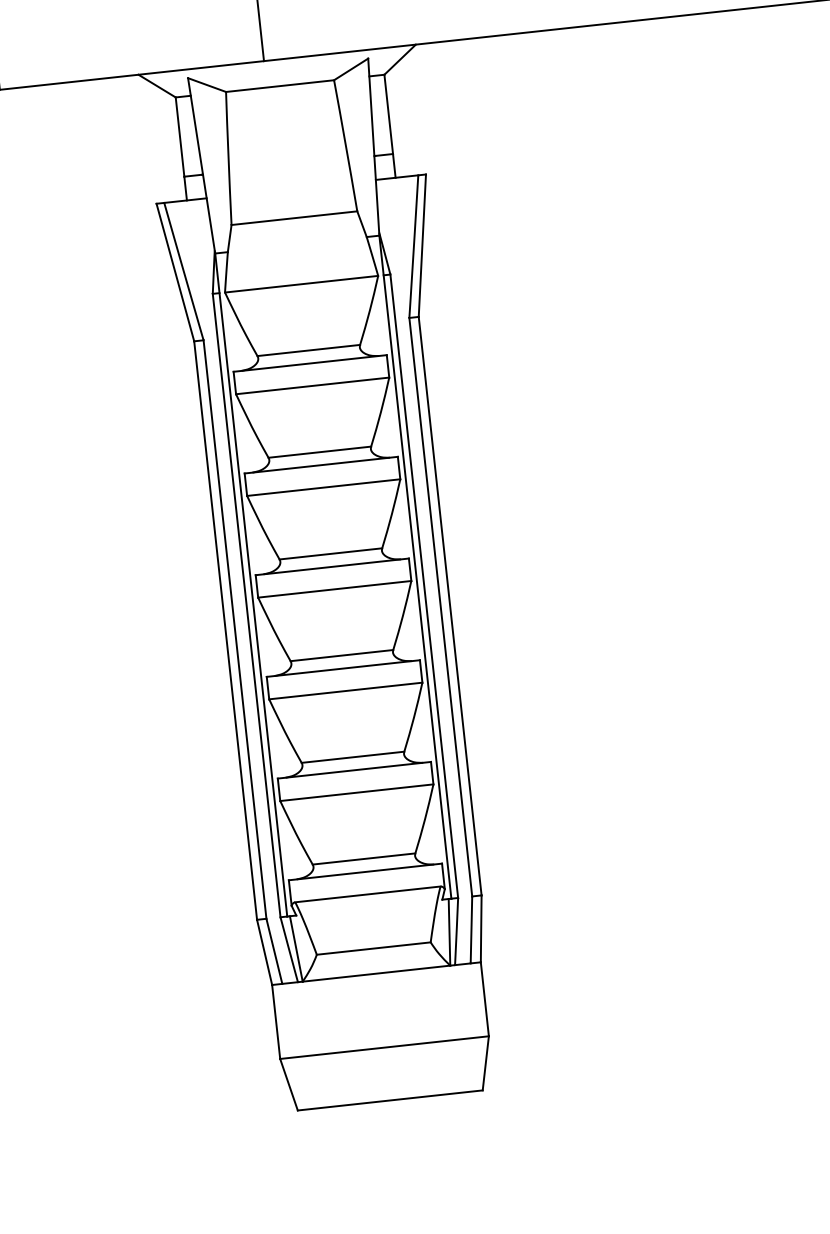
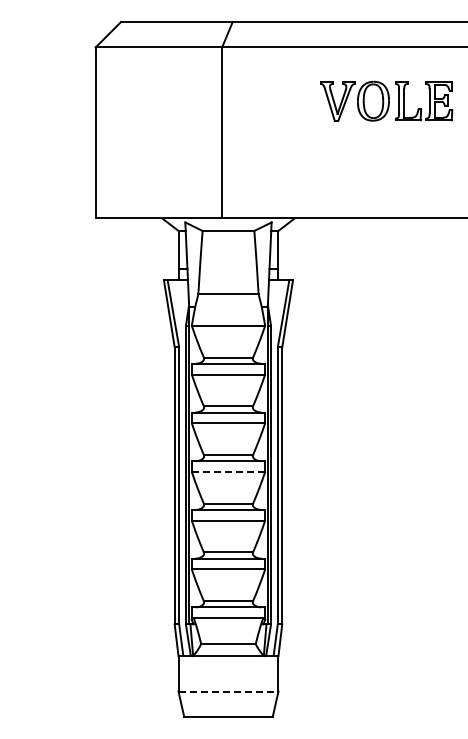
line: (334, 588) -> (228, 471), solid -> dashed
line: (384, 1047) -> (228, 691), solid -> dashed

